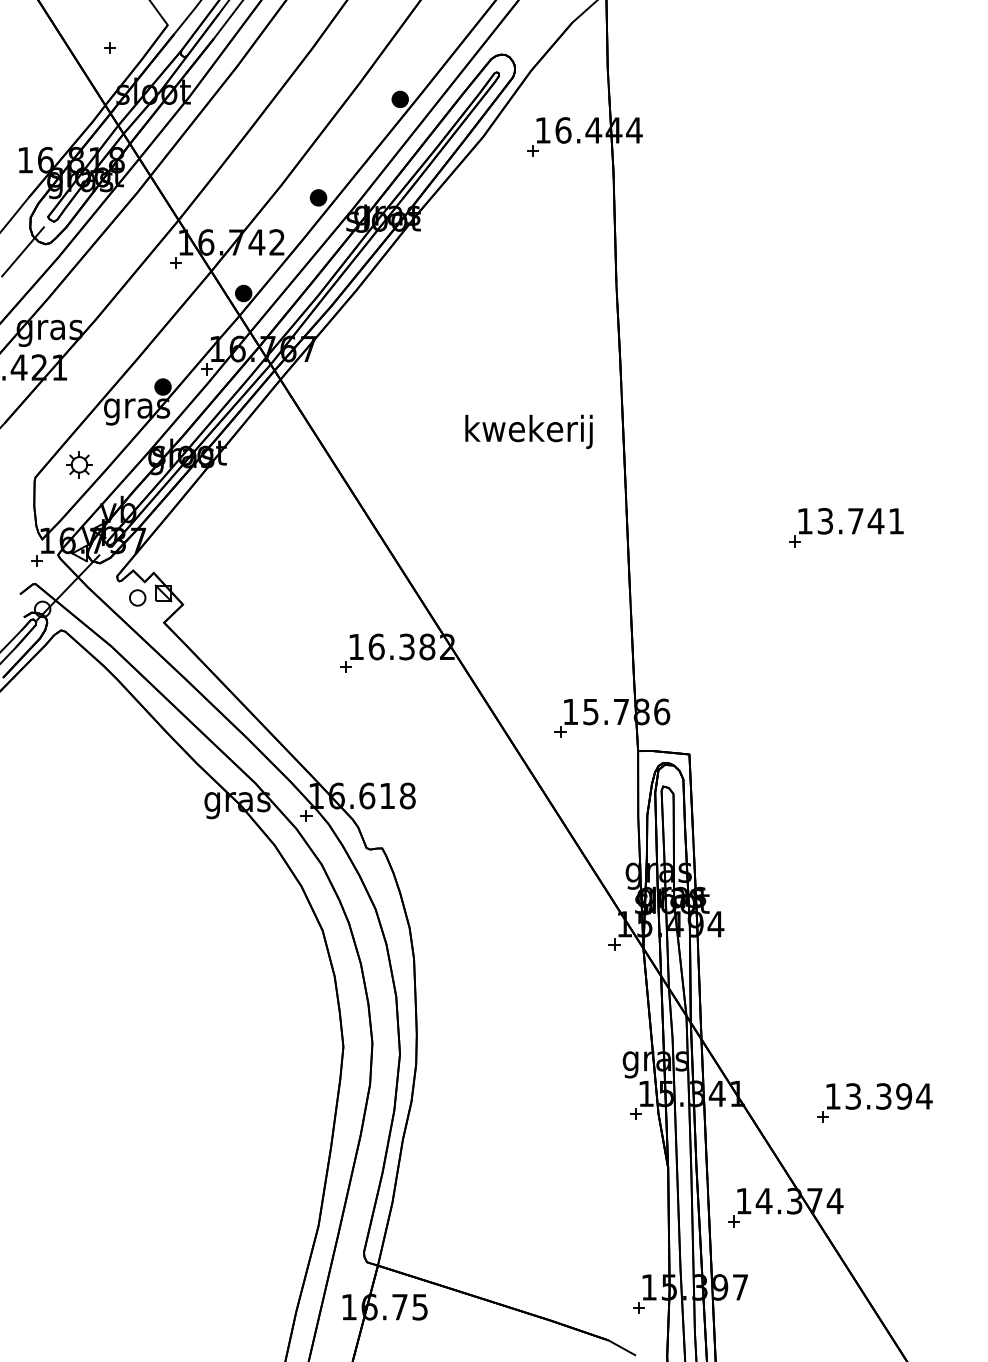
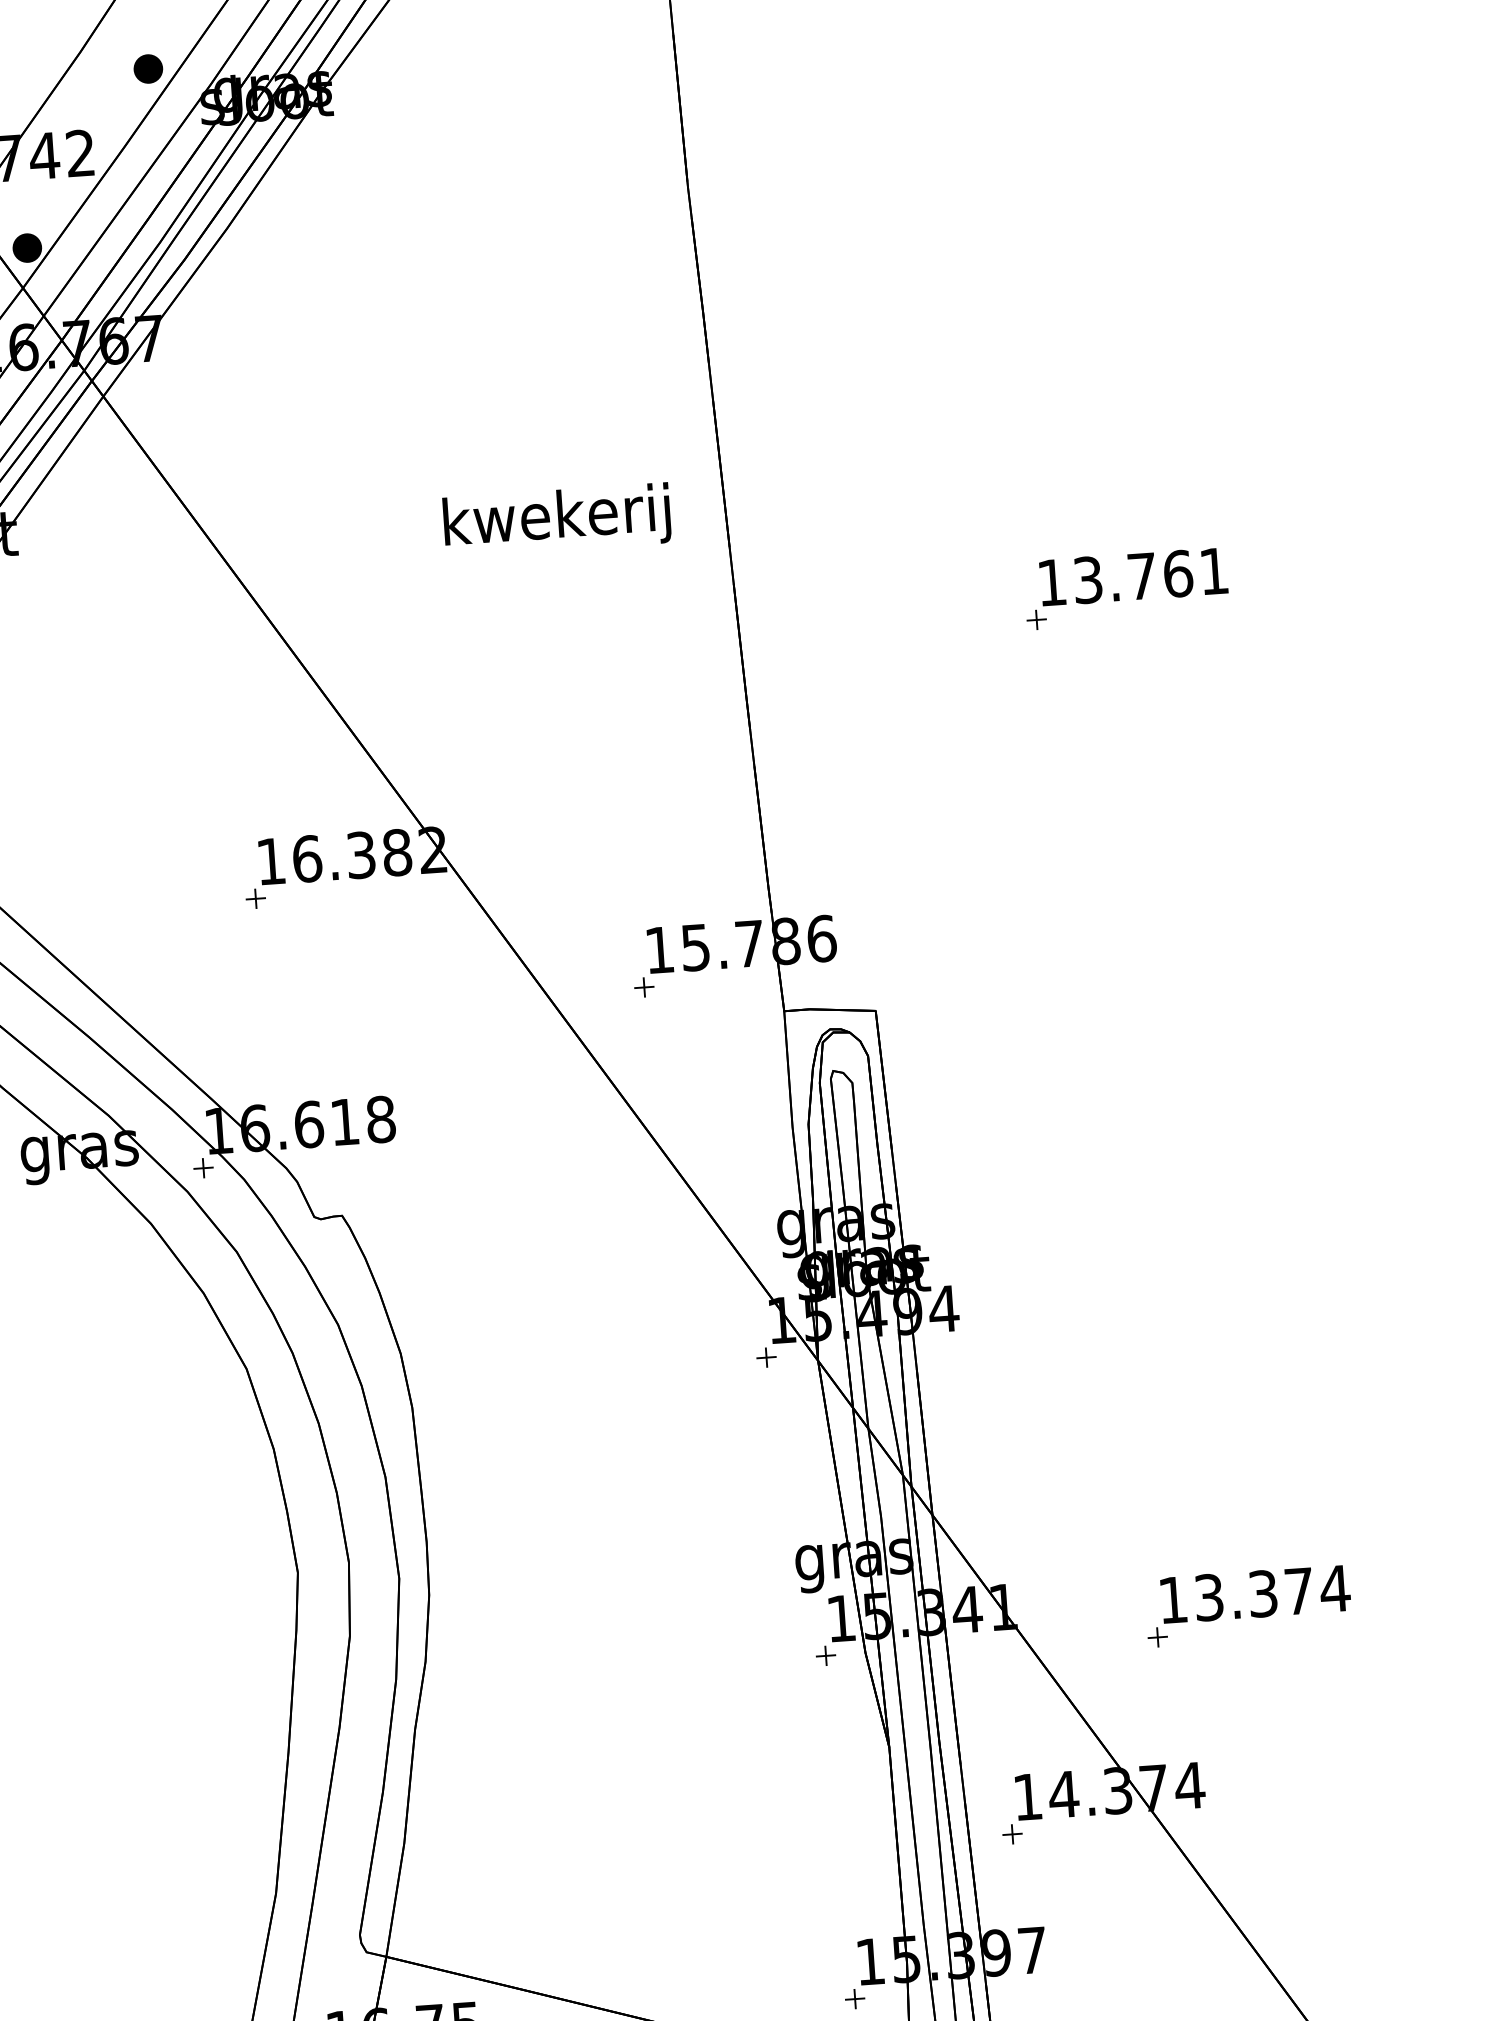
text: (528, 431) -> (556, 519), moved
text: (875, 521) -> (1177, 574), 13.741 -> 13.761
text: (904, 1096) -> (1299, 1591), 13.394 -> 13.374

